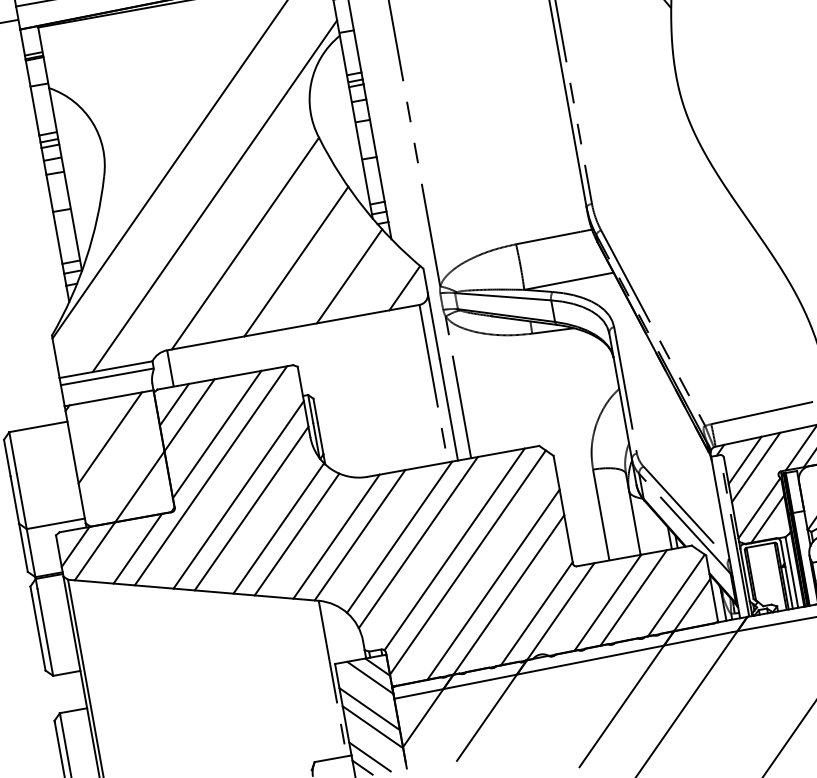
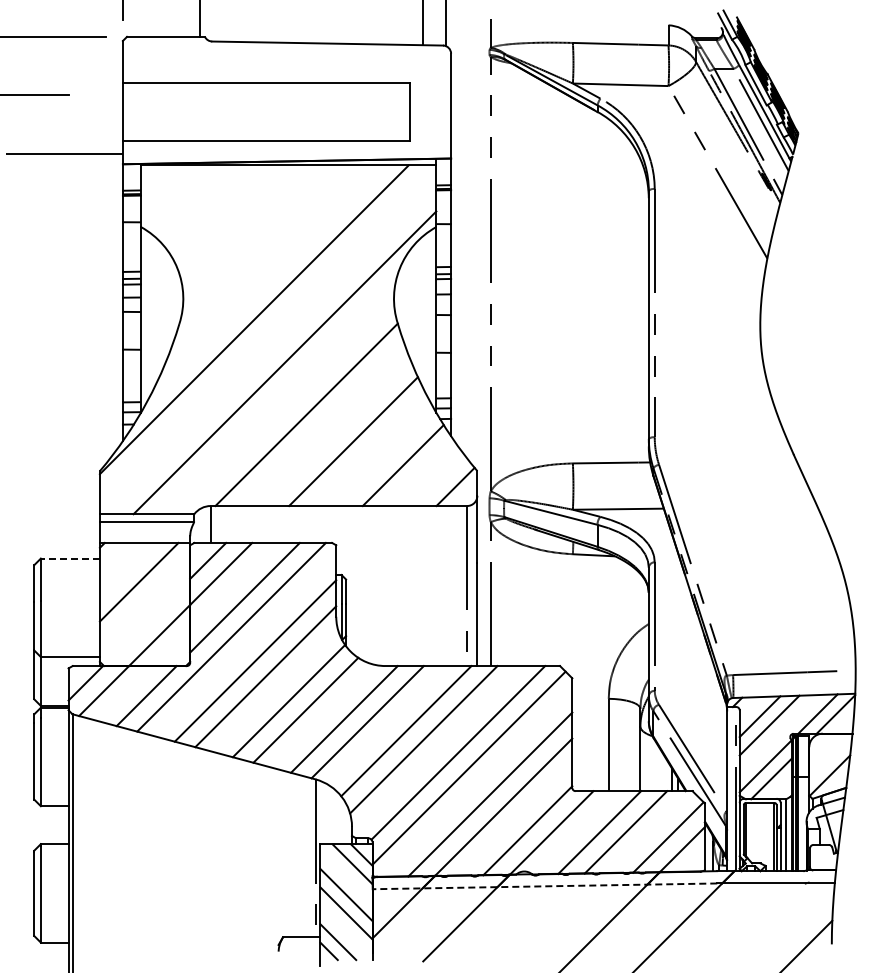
line: (38, 426) -> (70, 558), solid -> dashed
line: (563, 665) -> (544, 886), solid -> dashed

